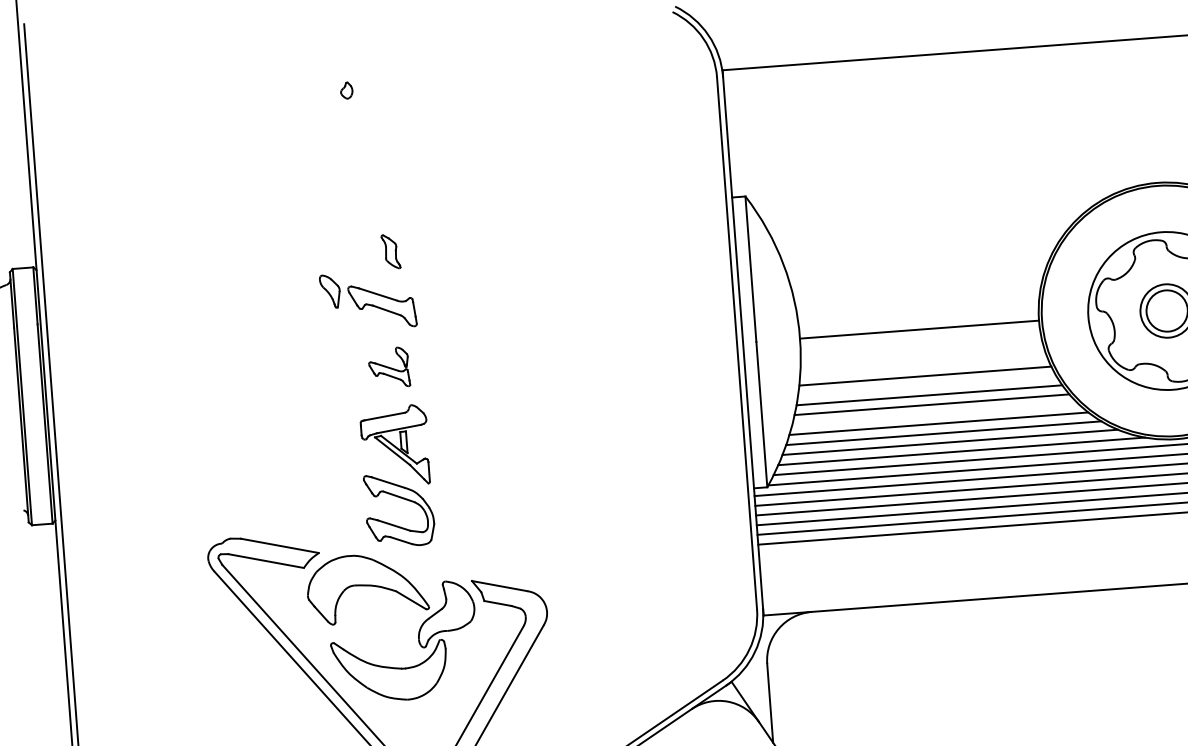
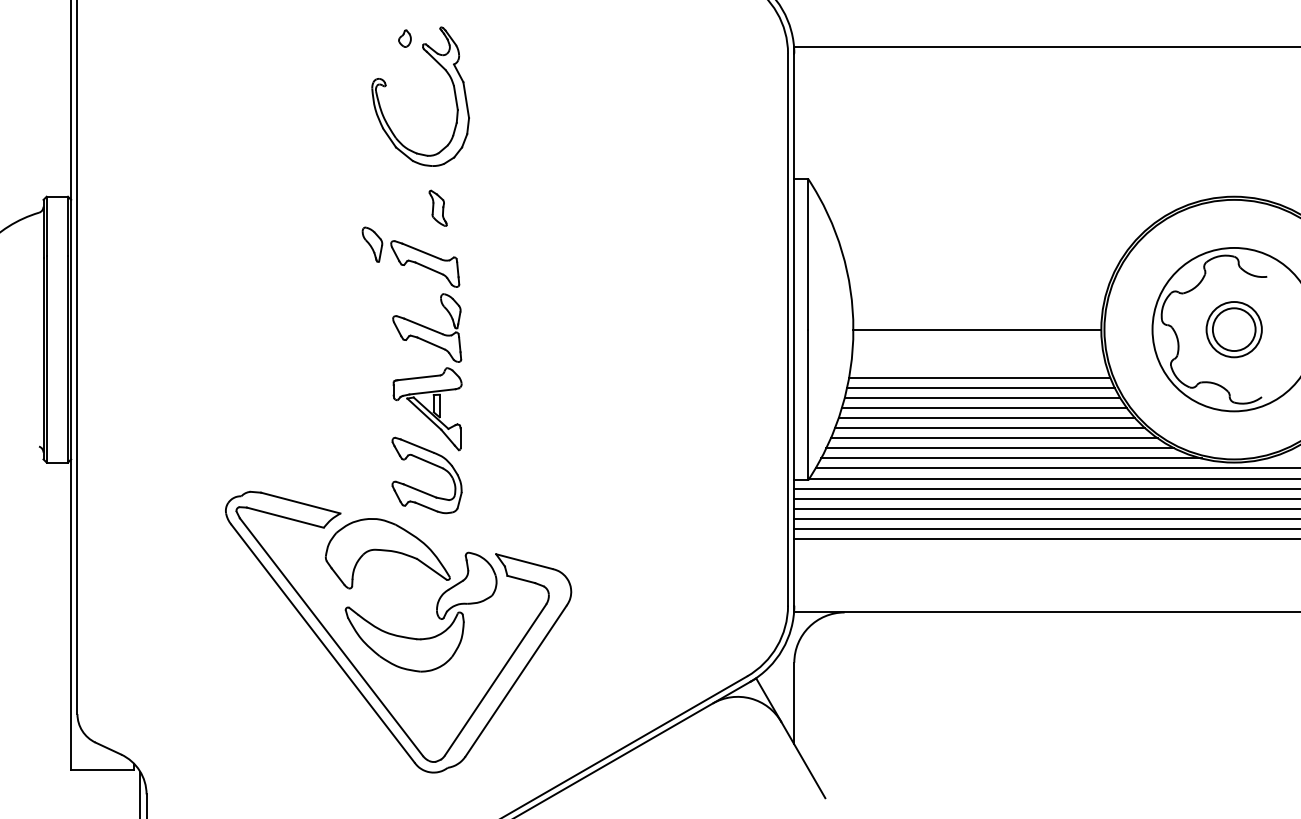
part: (397, 137) -> (453, 90), added
part: (389, 367) -> (427, 327), size x1.67
line: (926, 385) -> (980, 387), added
line: (934, 414) -> (986, 418), added

